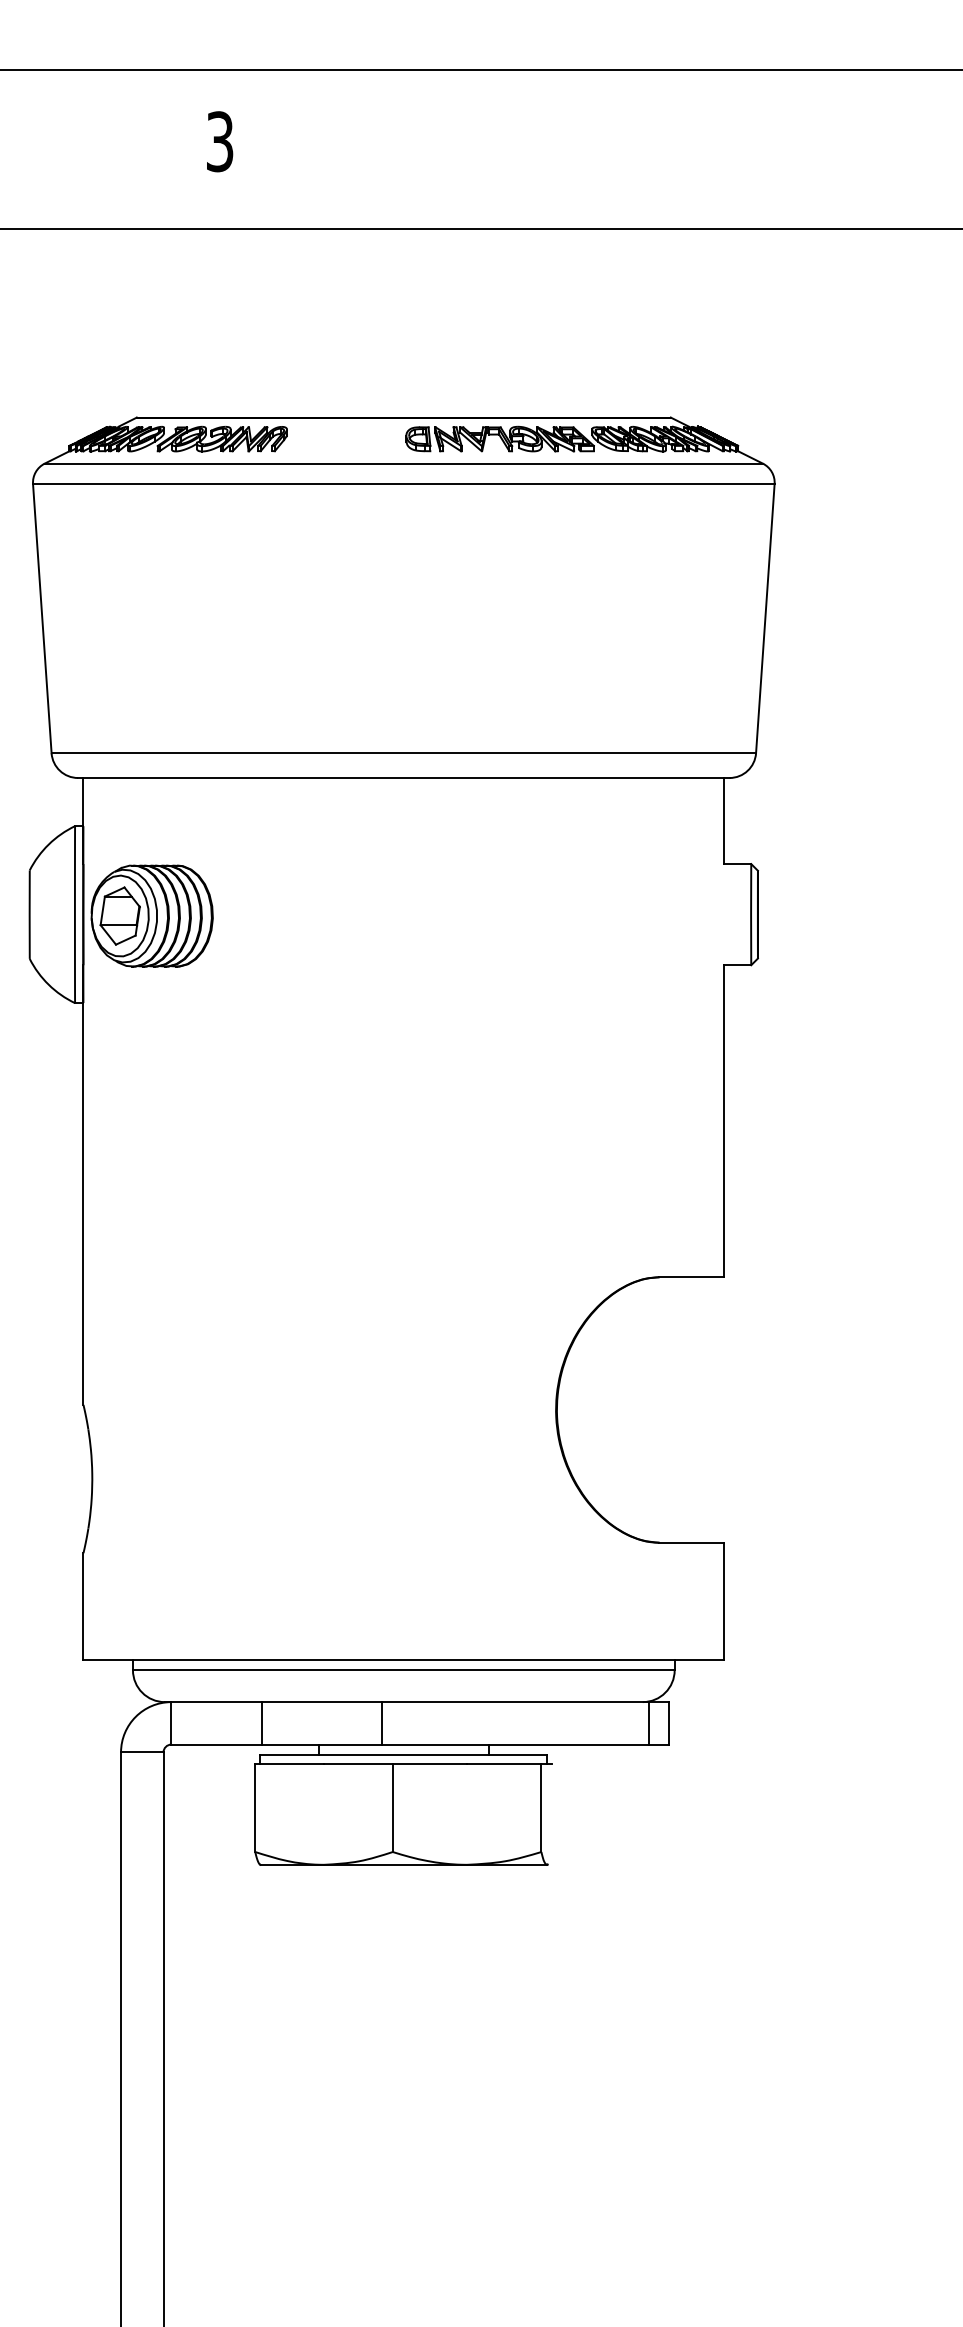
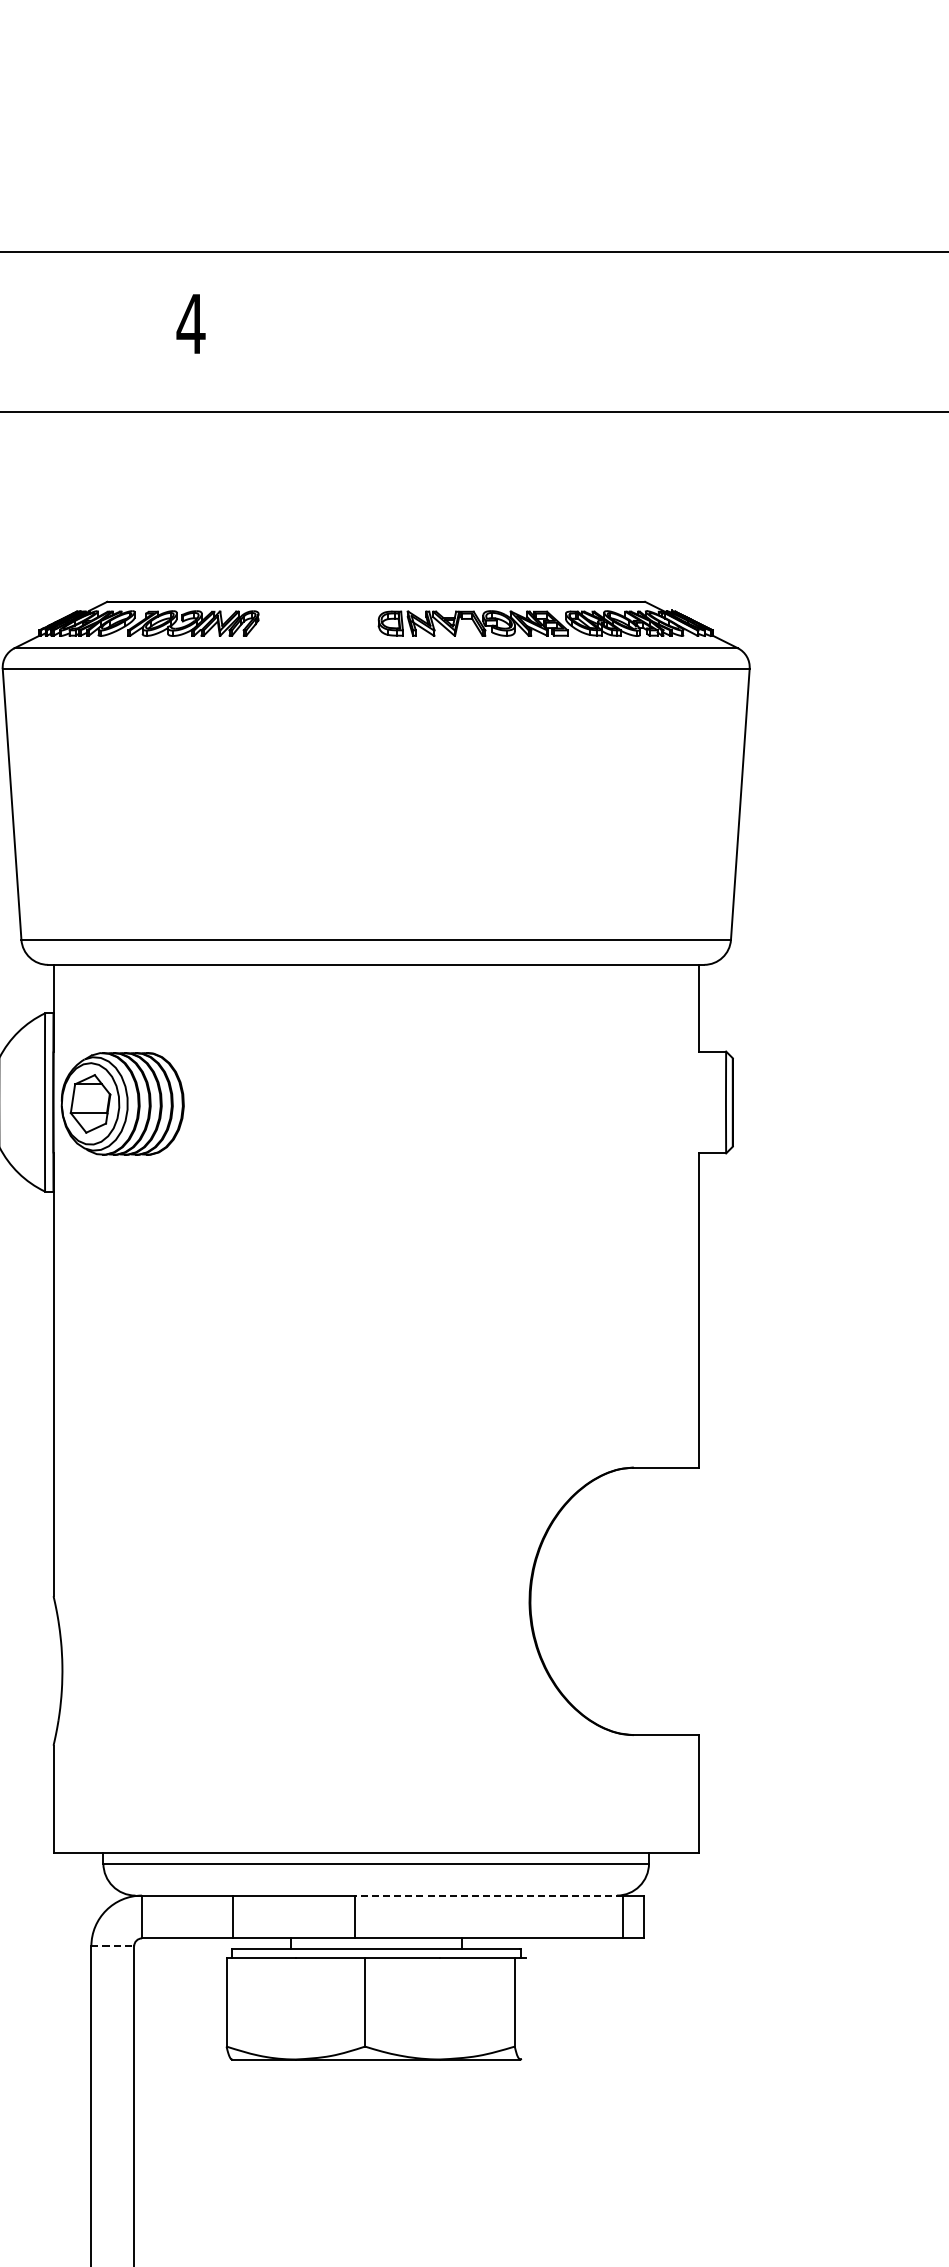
text: (219, 141) -> (190, 323), 3 -> 4
line: (515, 1702) -> (488, 1896), solid -> dashed
line: (142, 1752) -> (112, 1946), solid -> dashed

